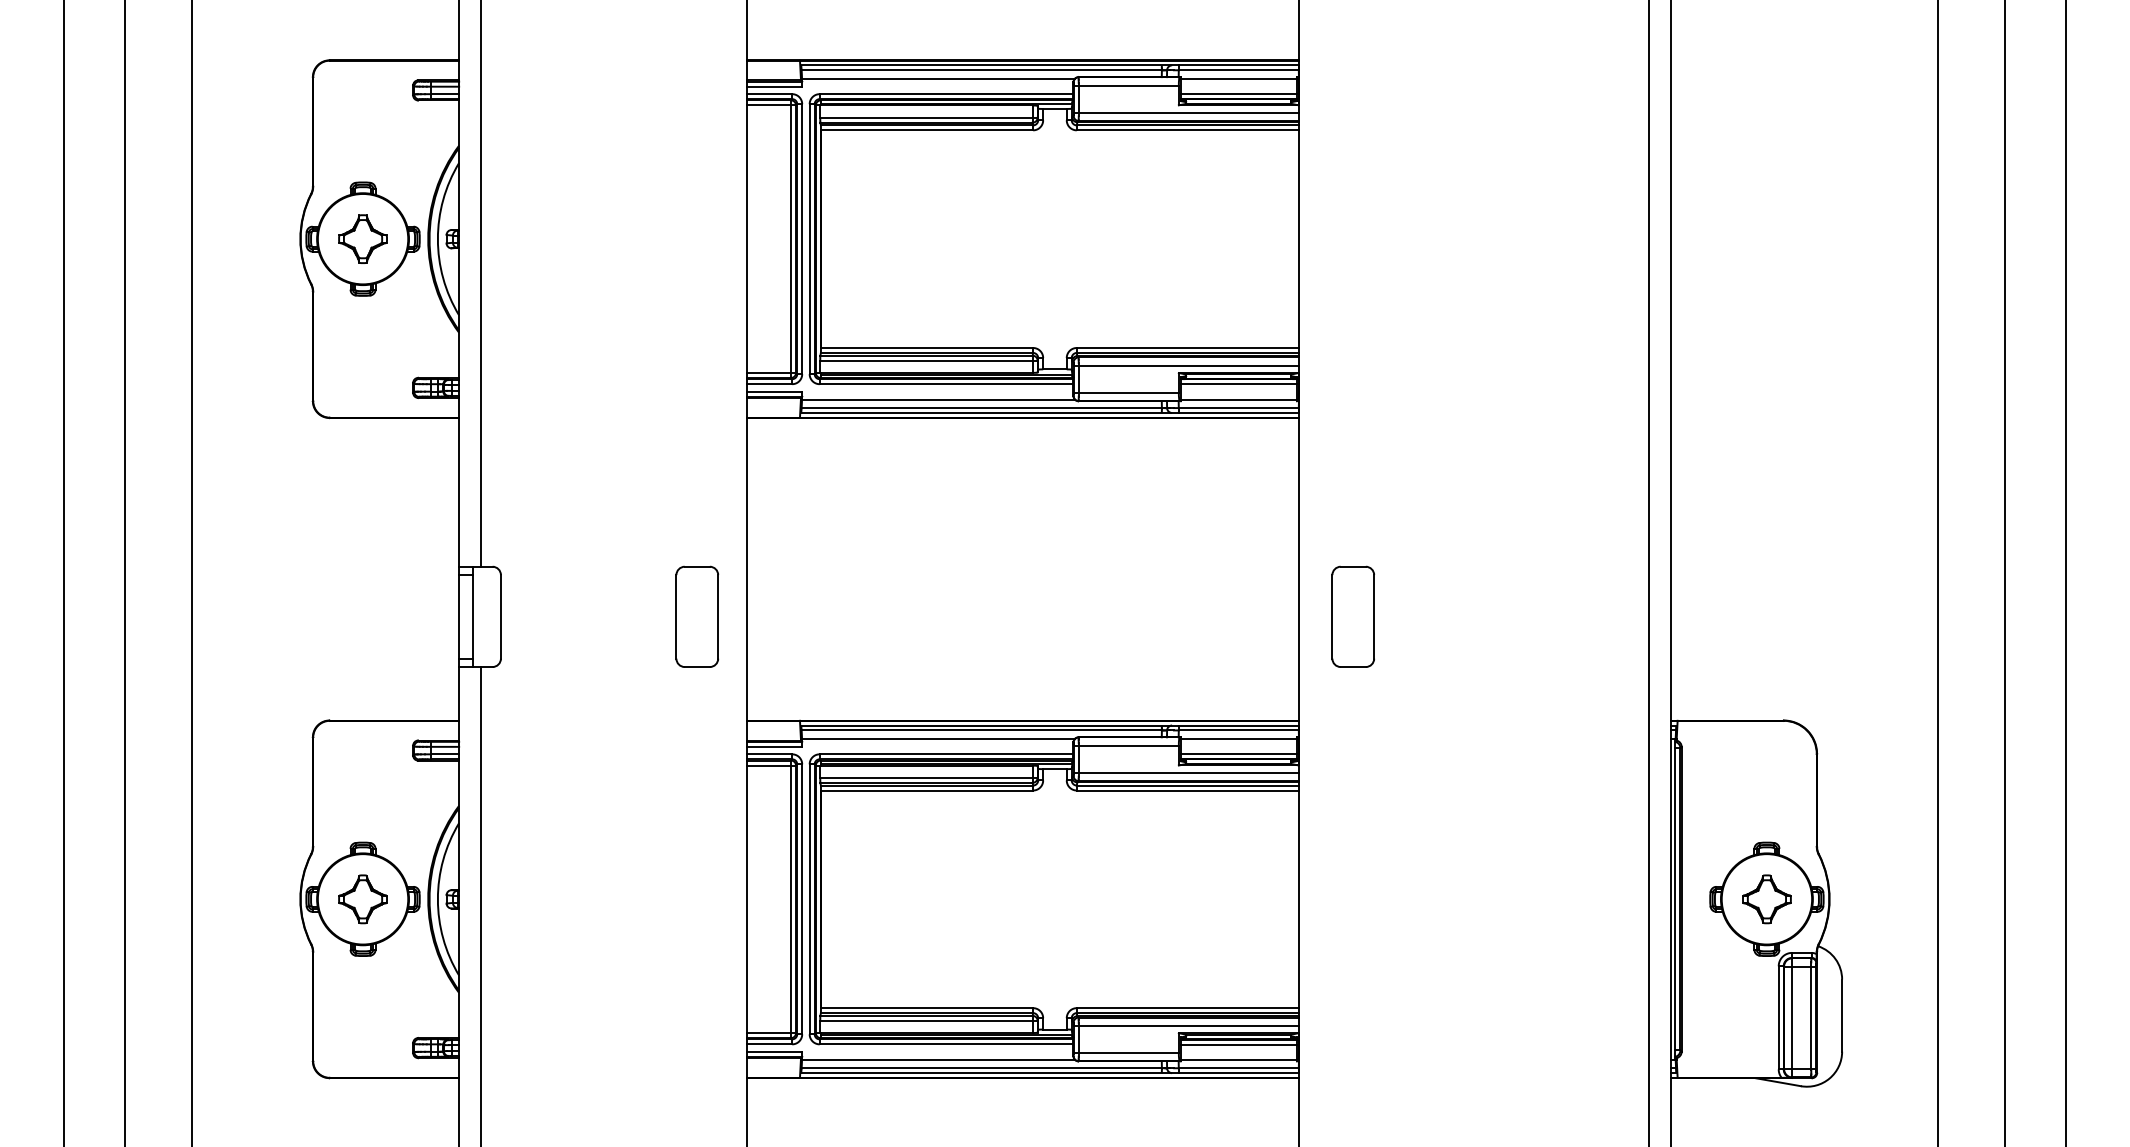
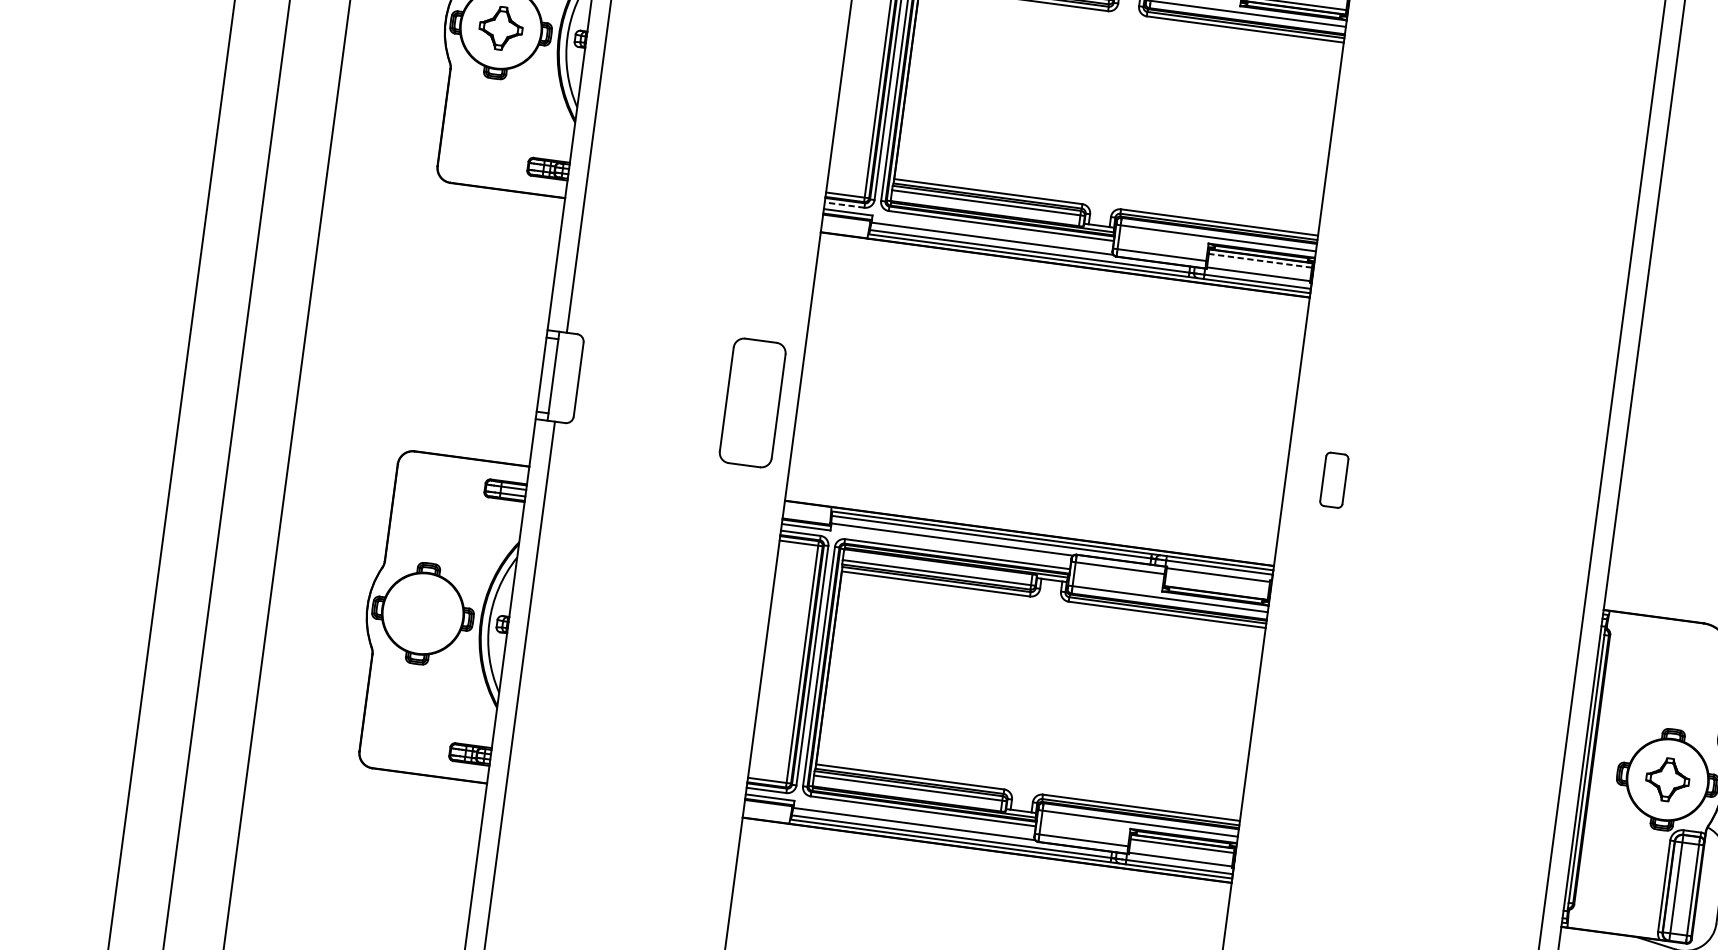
line: (769, 384) -> (844, 205), solid -> dashed
line: (1238, 384) -> (1260, 260), solid -> dashed
part: (697, 616) -> (753, 402), size x1.4
part: (1352, 616) -> (1333, 480), size x0.6
line: (1238, 754) -> (1216, 588), removed
part: (362, 899) -> (422, 613), removed

